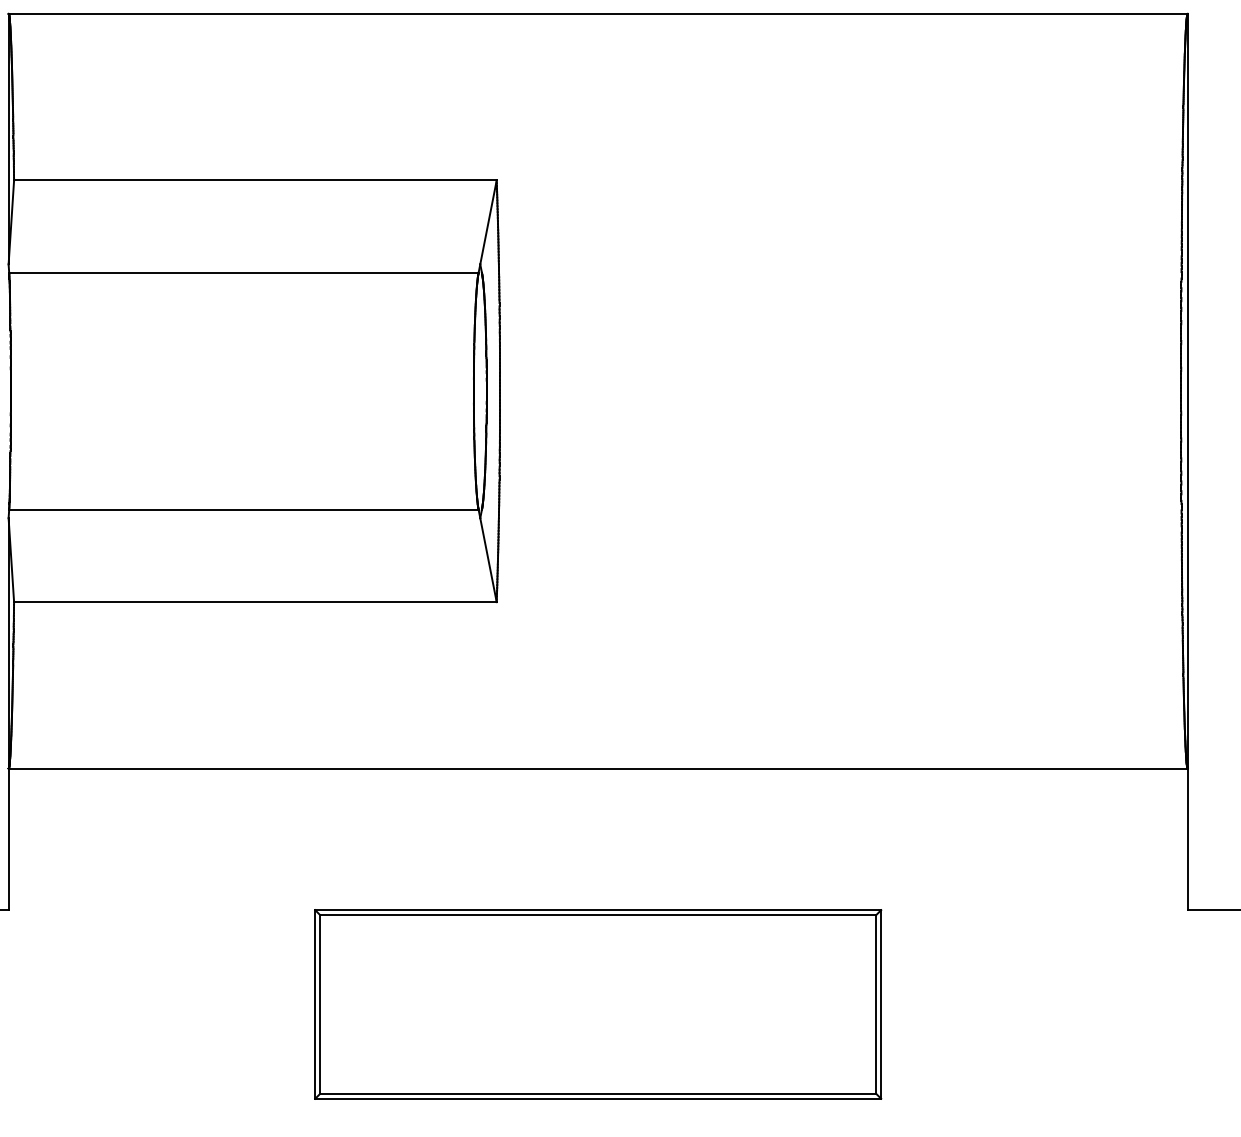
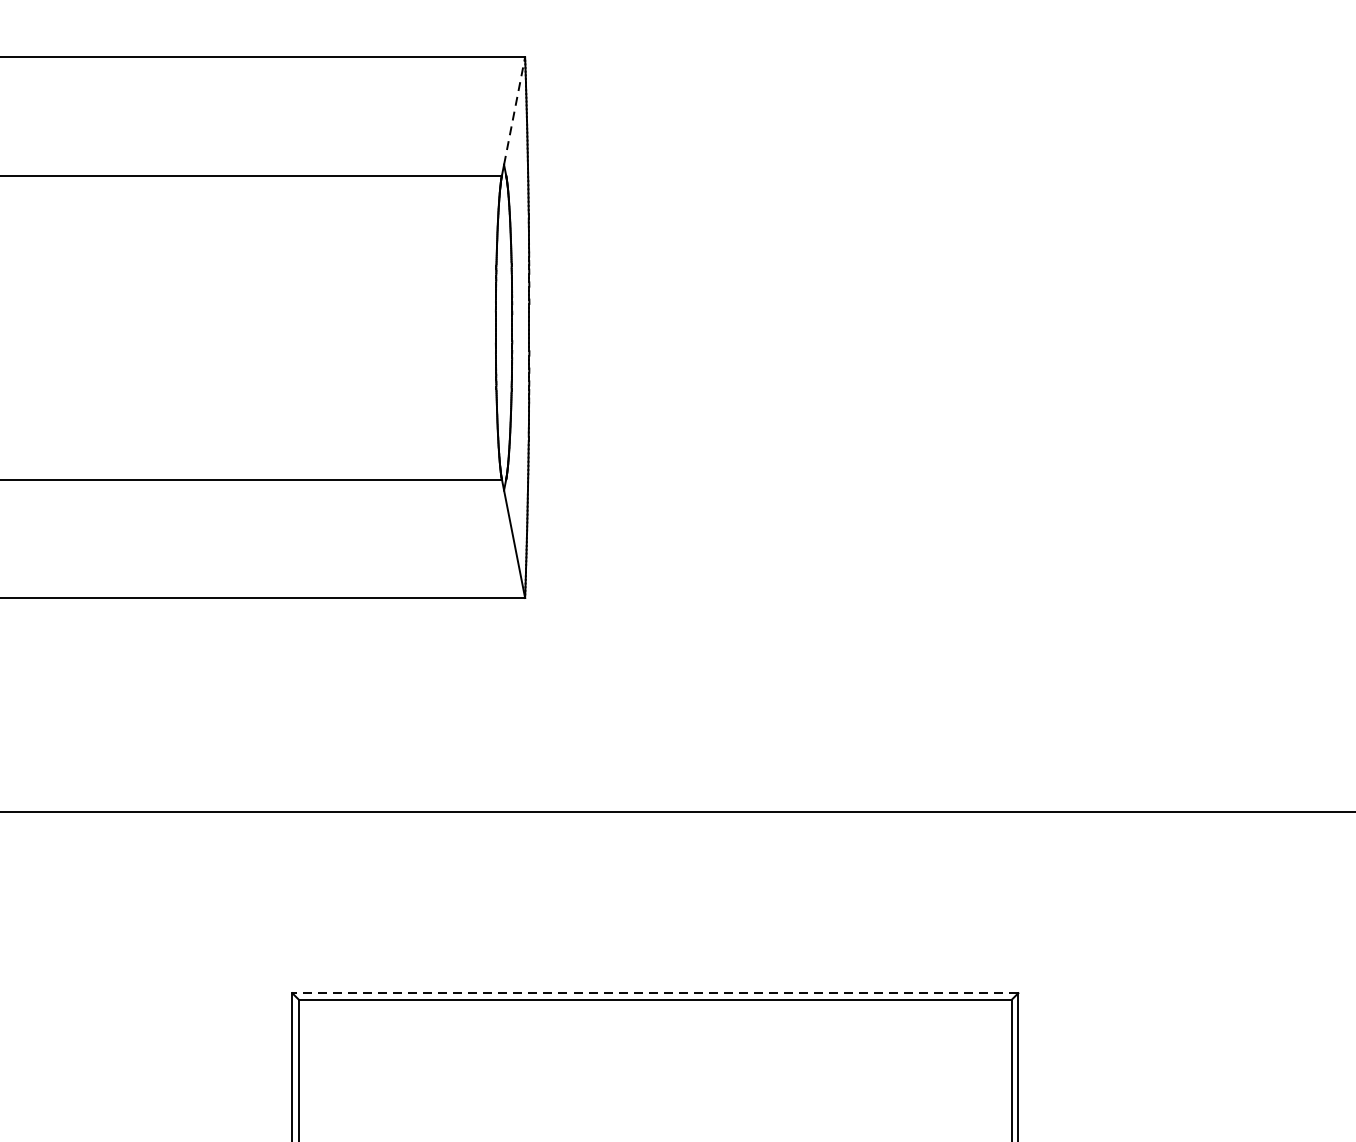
line: (488, 222) -> (514, 111), solid -> dashed
line: (598, 910) -> (655, 993), solid -> dashed

